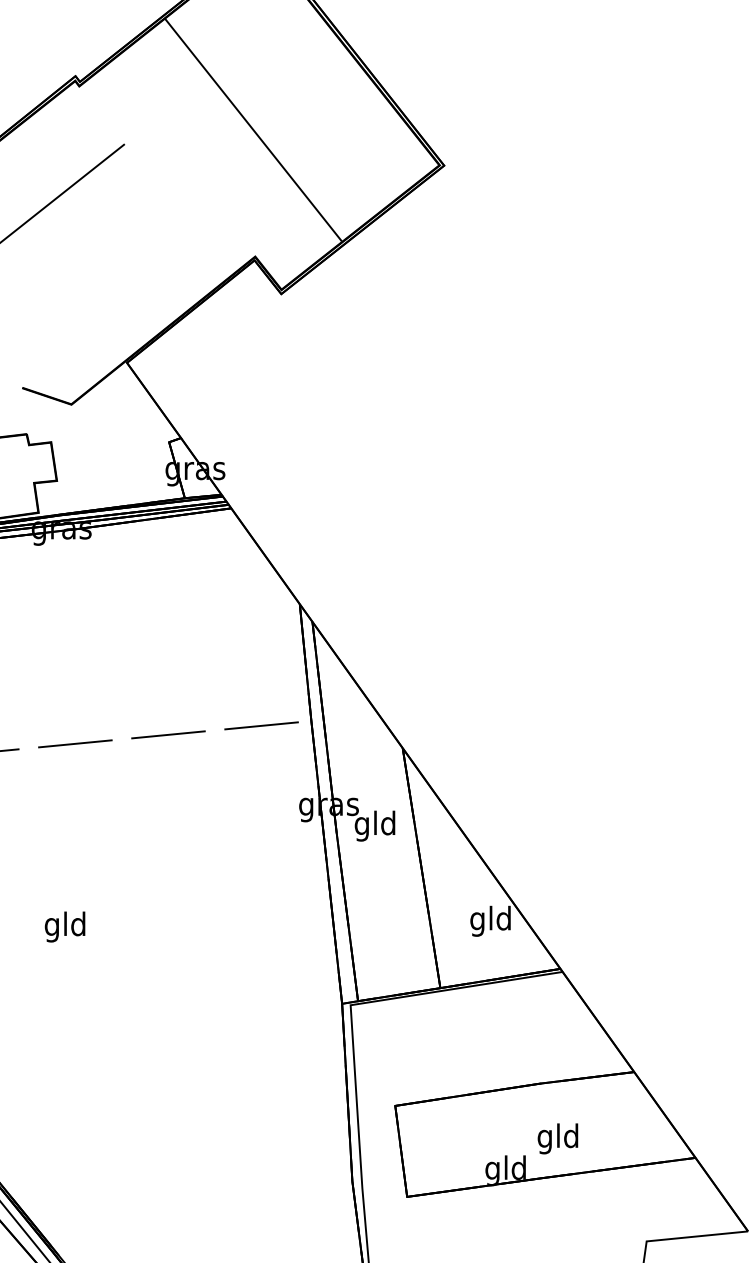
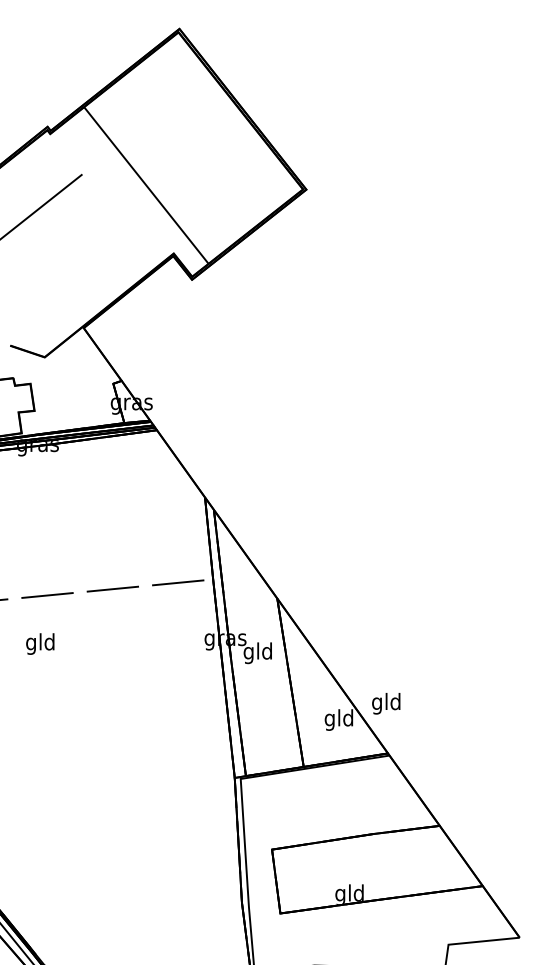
line: (253, 129) -> (146, 185), moved
text: (65, 926) -> (40, 643), moved
text: (558, 1138) -> (386, 703), moved

